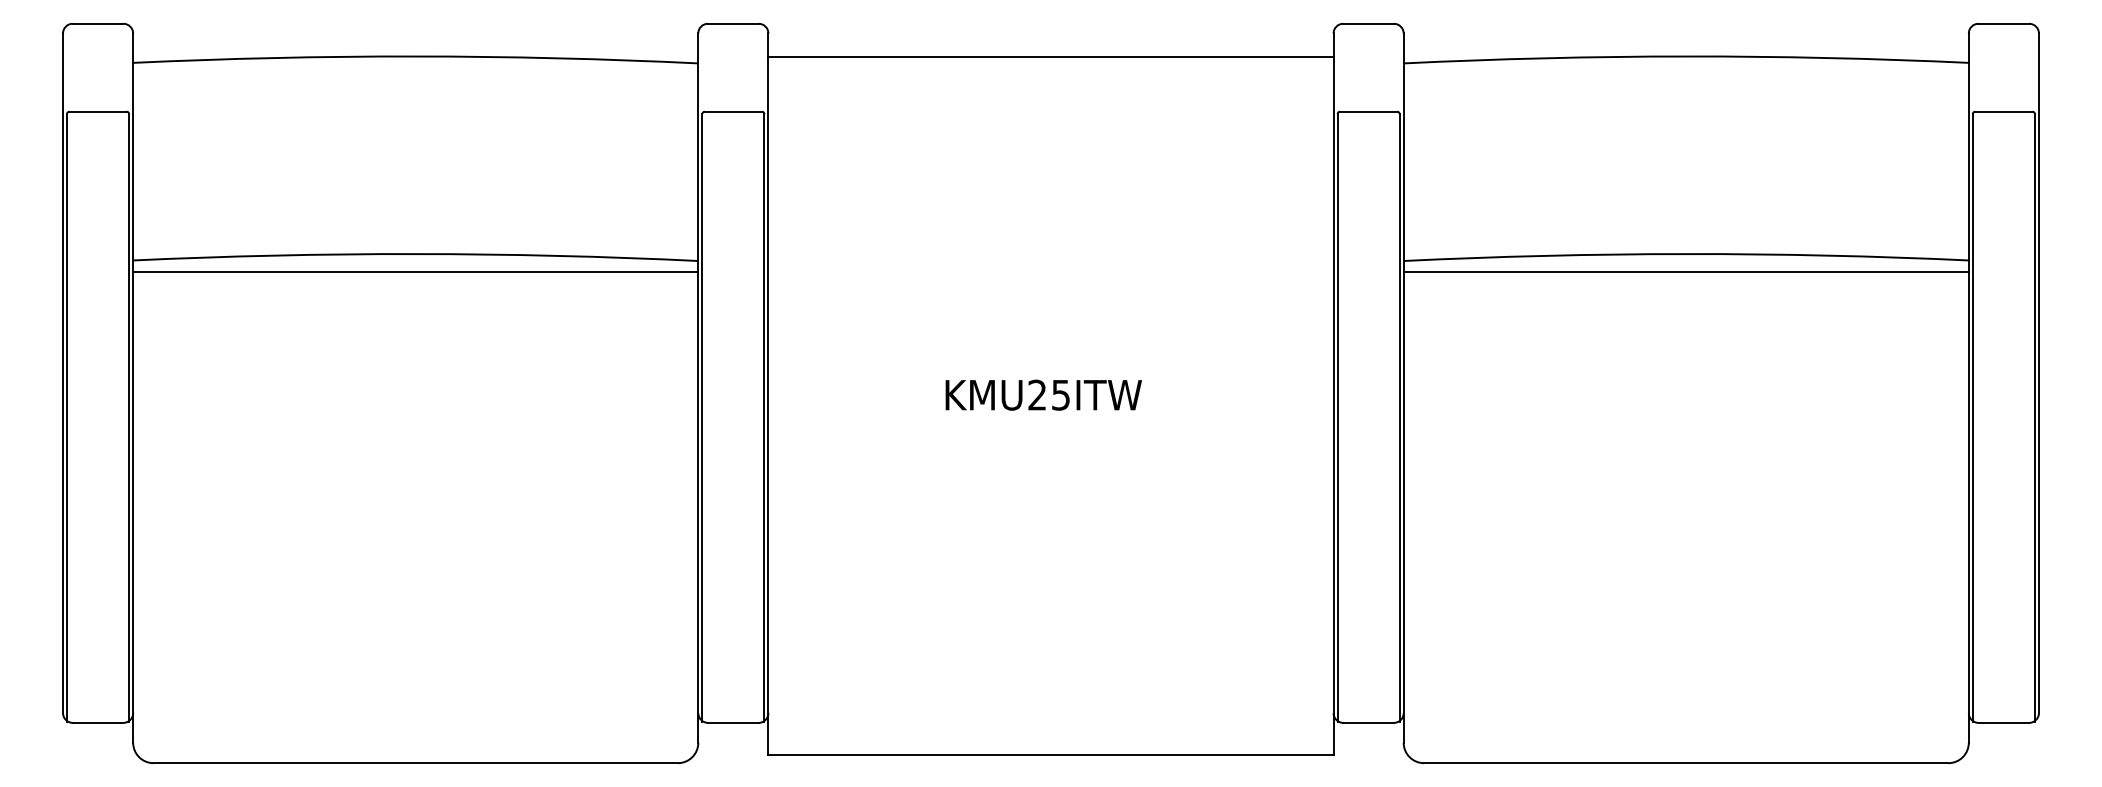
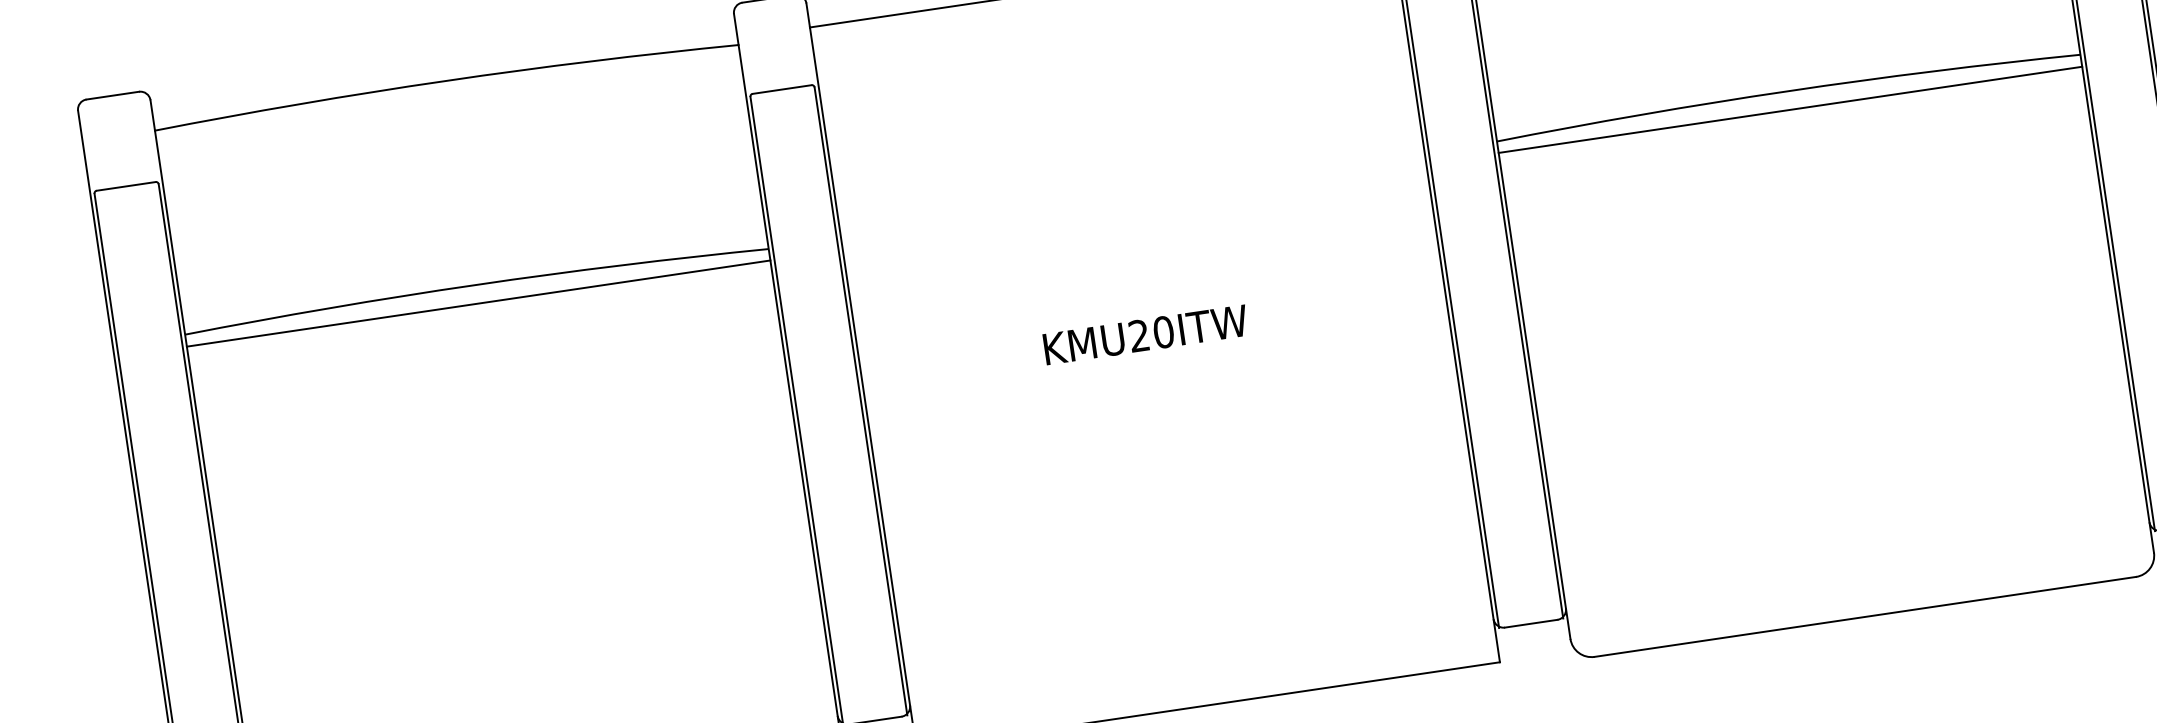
text: (1060, 394) -> (1163, 331), KMU25ITW -> KMU20ITW

